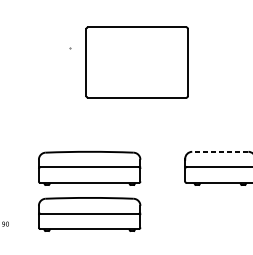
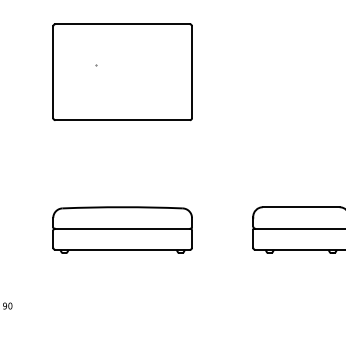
part: (137, 62) -> (122, 71), moved
line: (219, 152) -> (300, 207), dashed -> solid
part: (89, 214) -> (122, 292), removed

